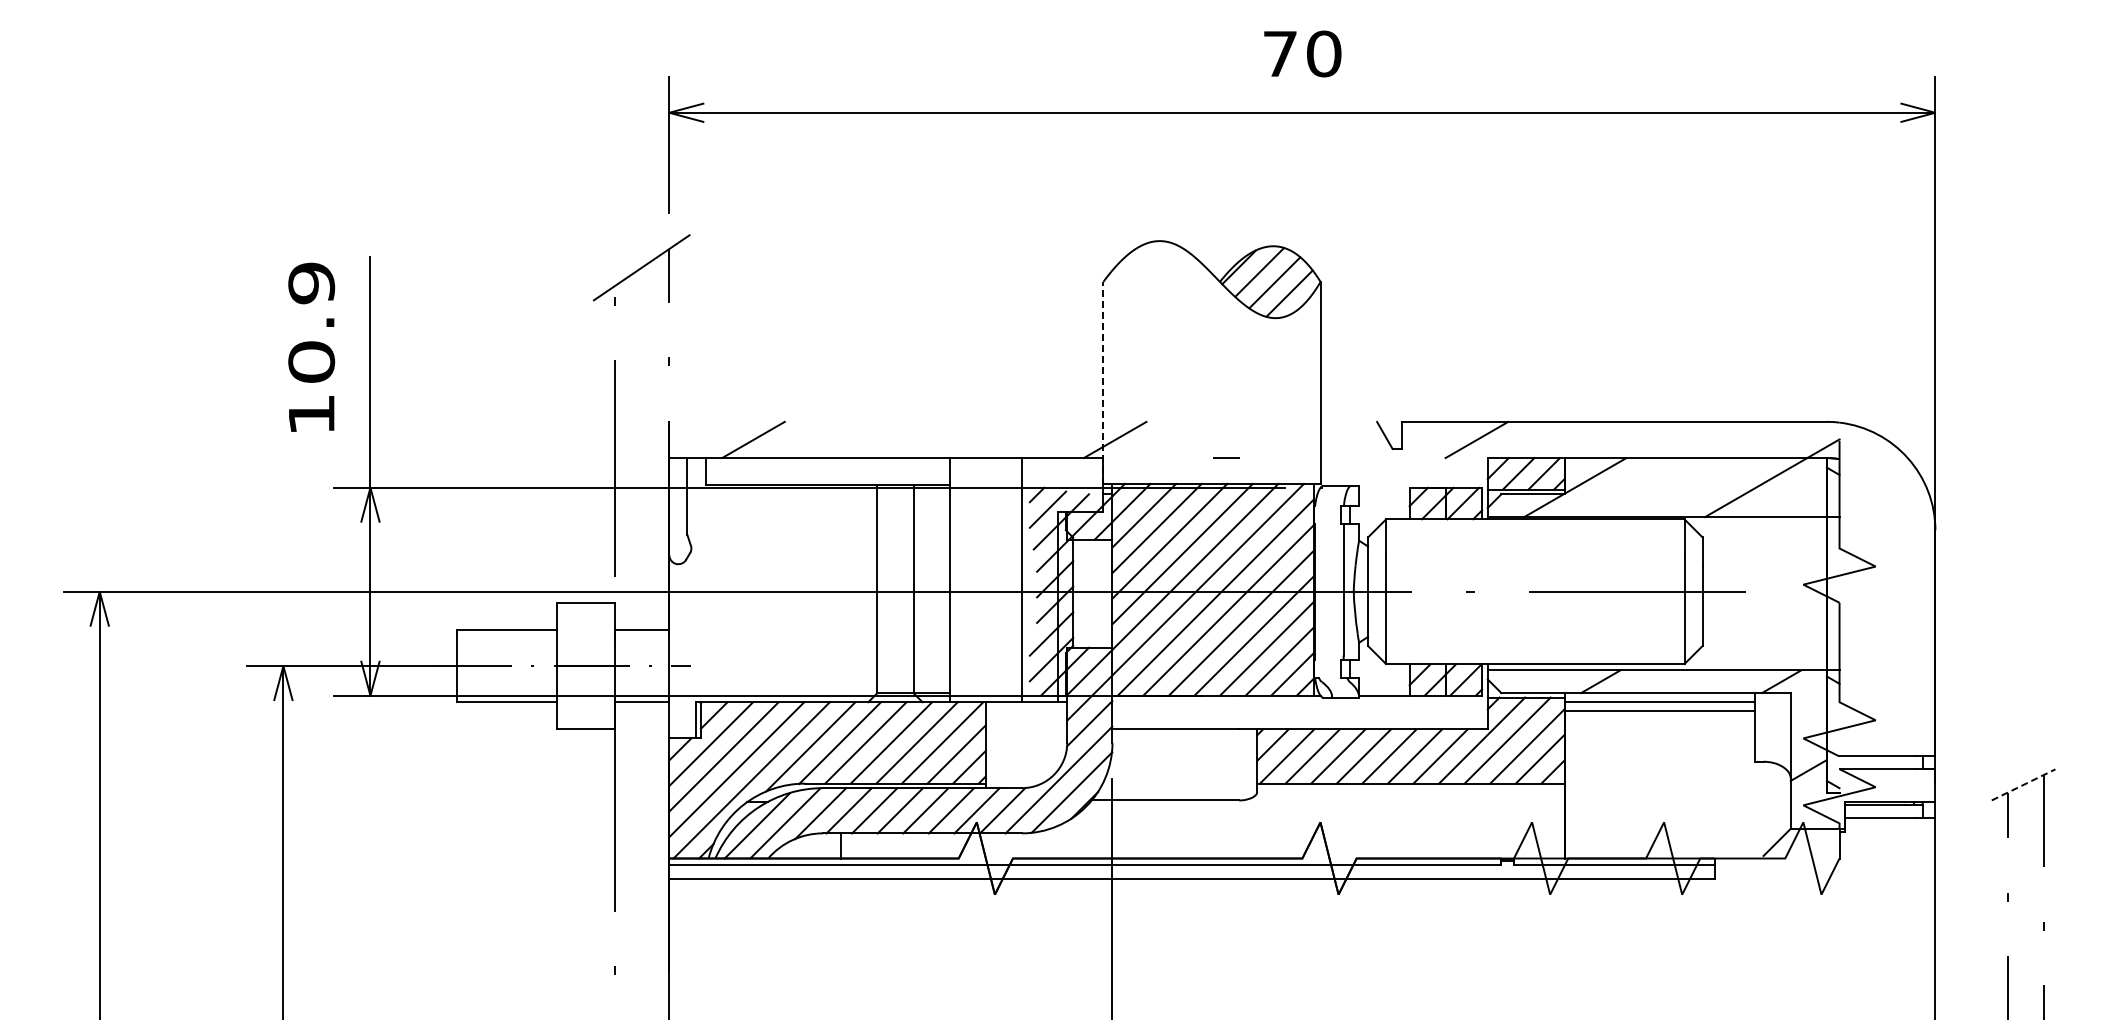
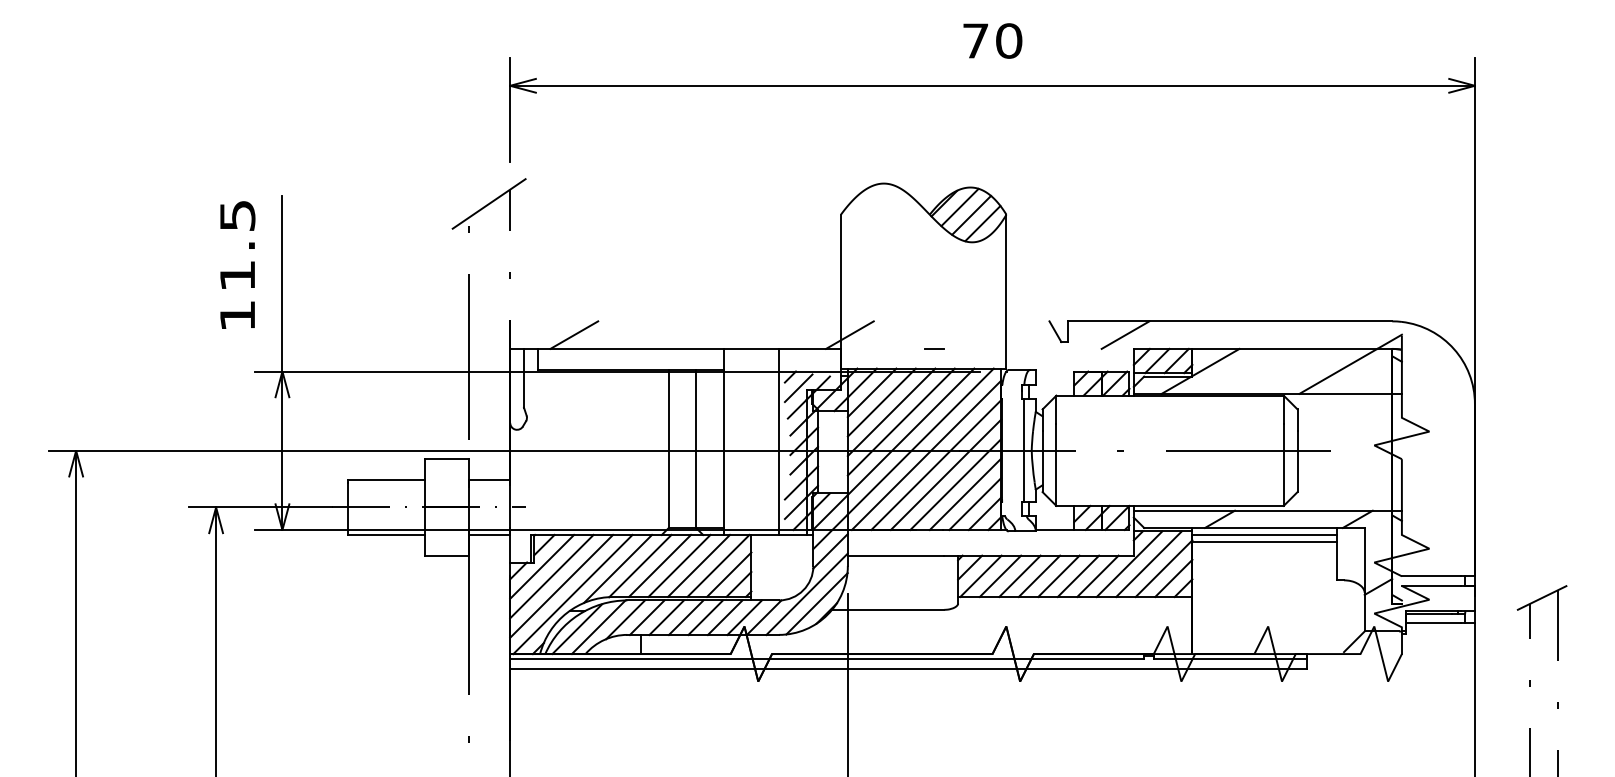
text: (311, 322) -> (237, 245), 10.9 -> 11.5
line: (1103, 382) -> (841, 291), dashed -> solid
line: (2024, 784) -> (1542, 597), dashed -> solid

